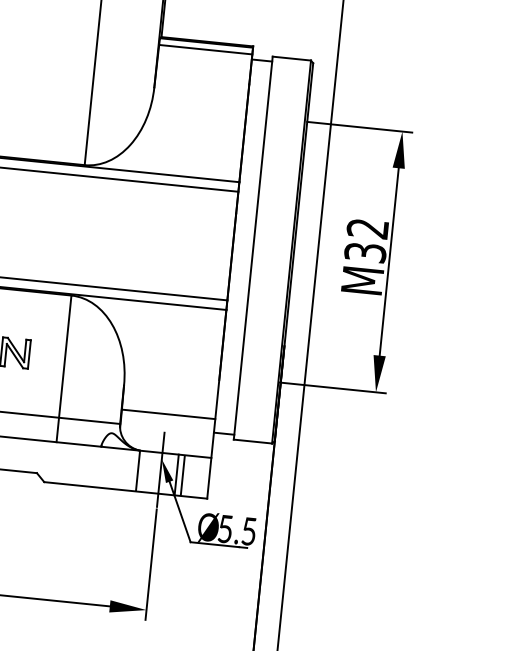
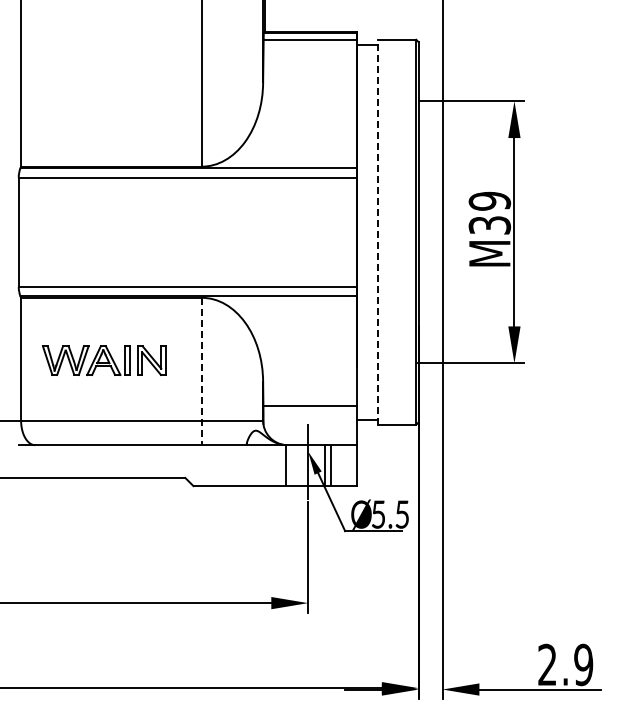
text: (367, 227) -> (489, 200), M32 -> M39
line: (253, 247) -> (377, 231), solid -> dashed
line: (63, 368) -> (201, 371), solid -> dashed

